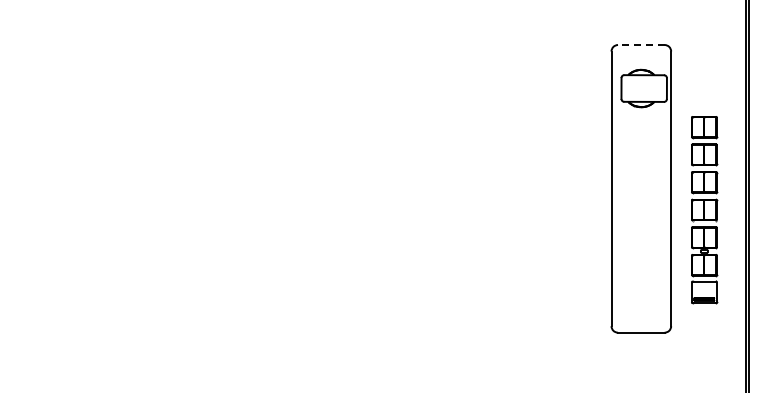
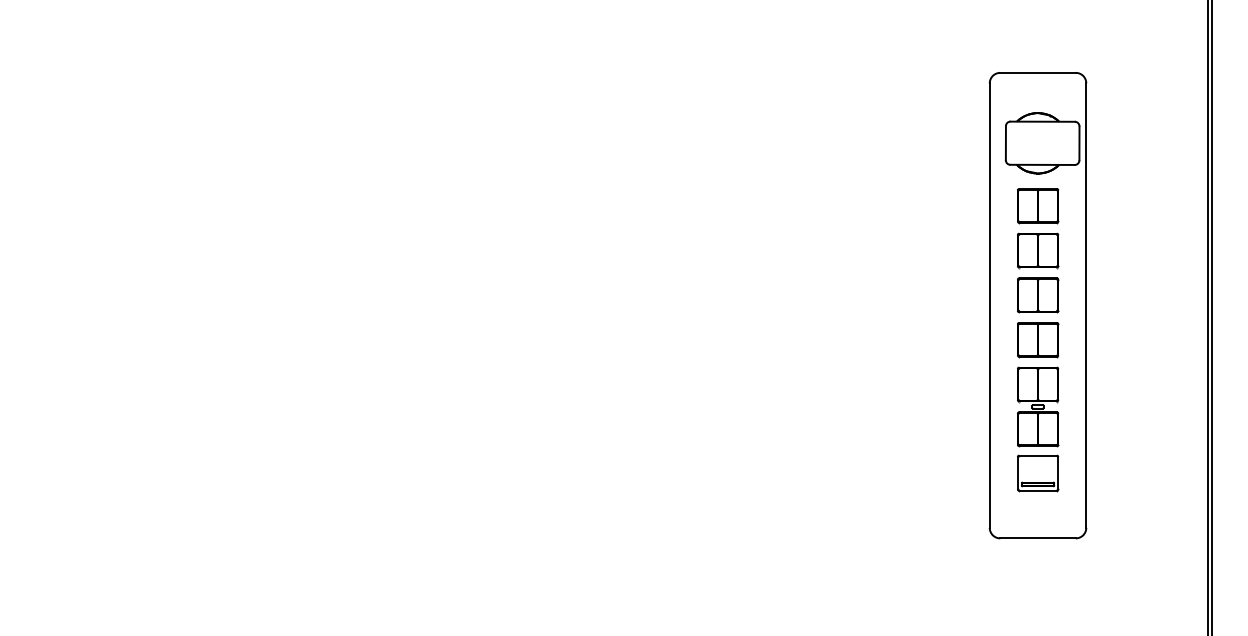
line: (640, 45) -> (1036, 73), dashed -> solid
part: (704, 210) -> (1038, 340), moved

